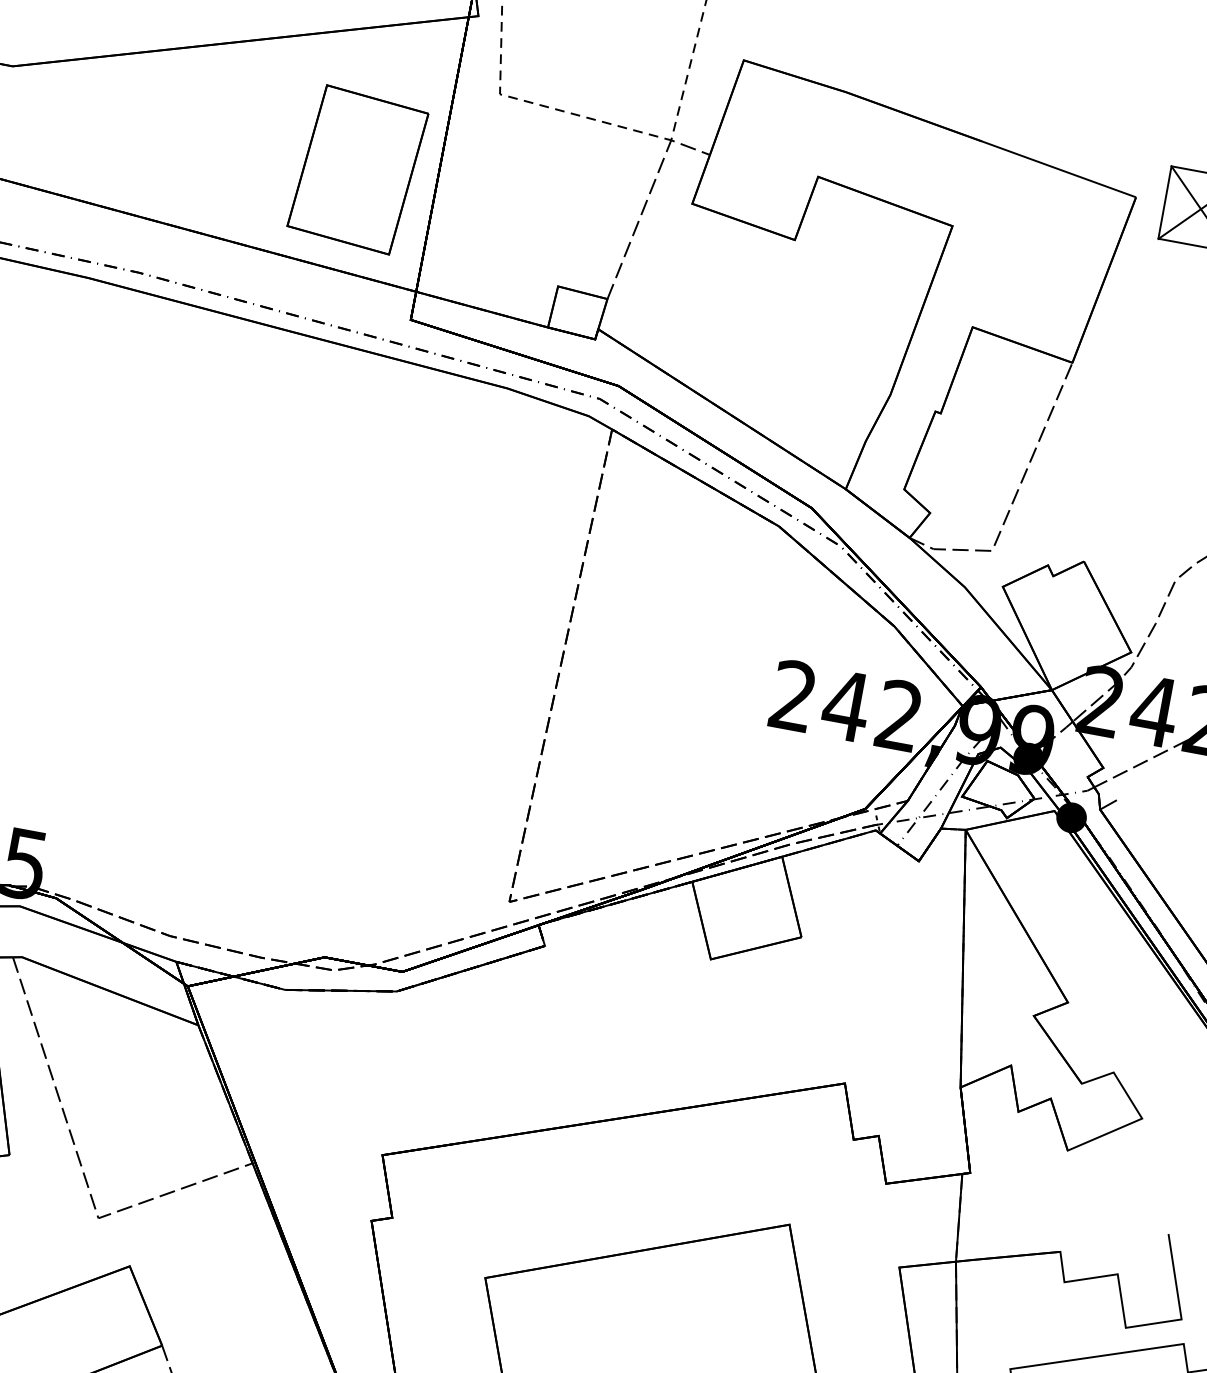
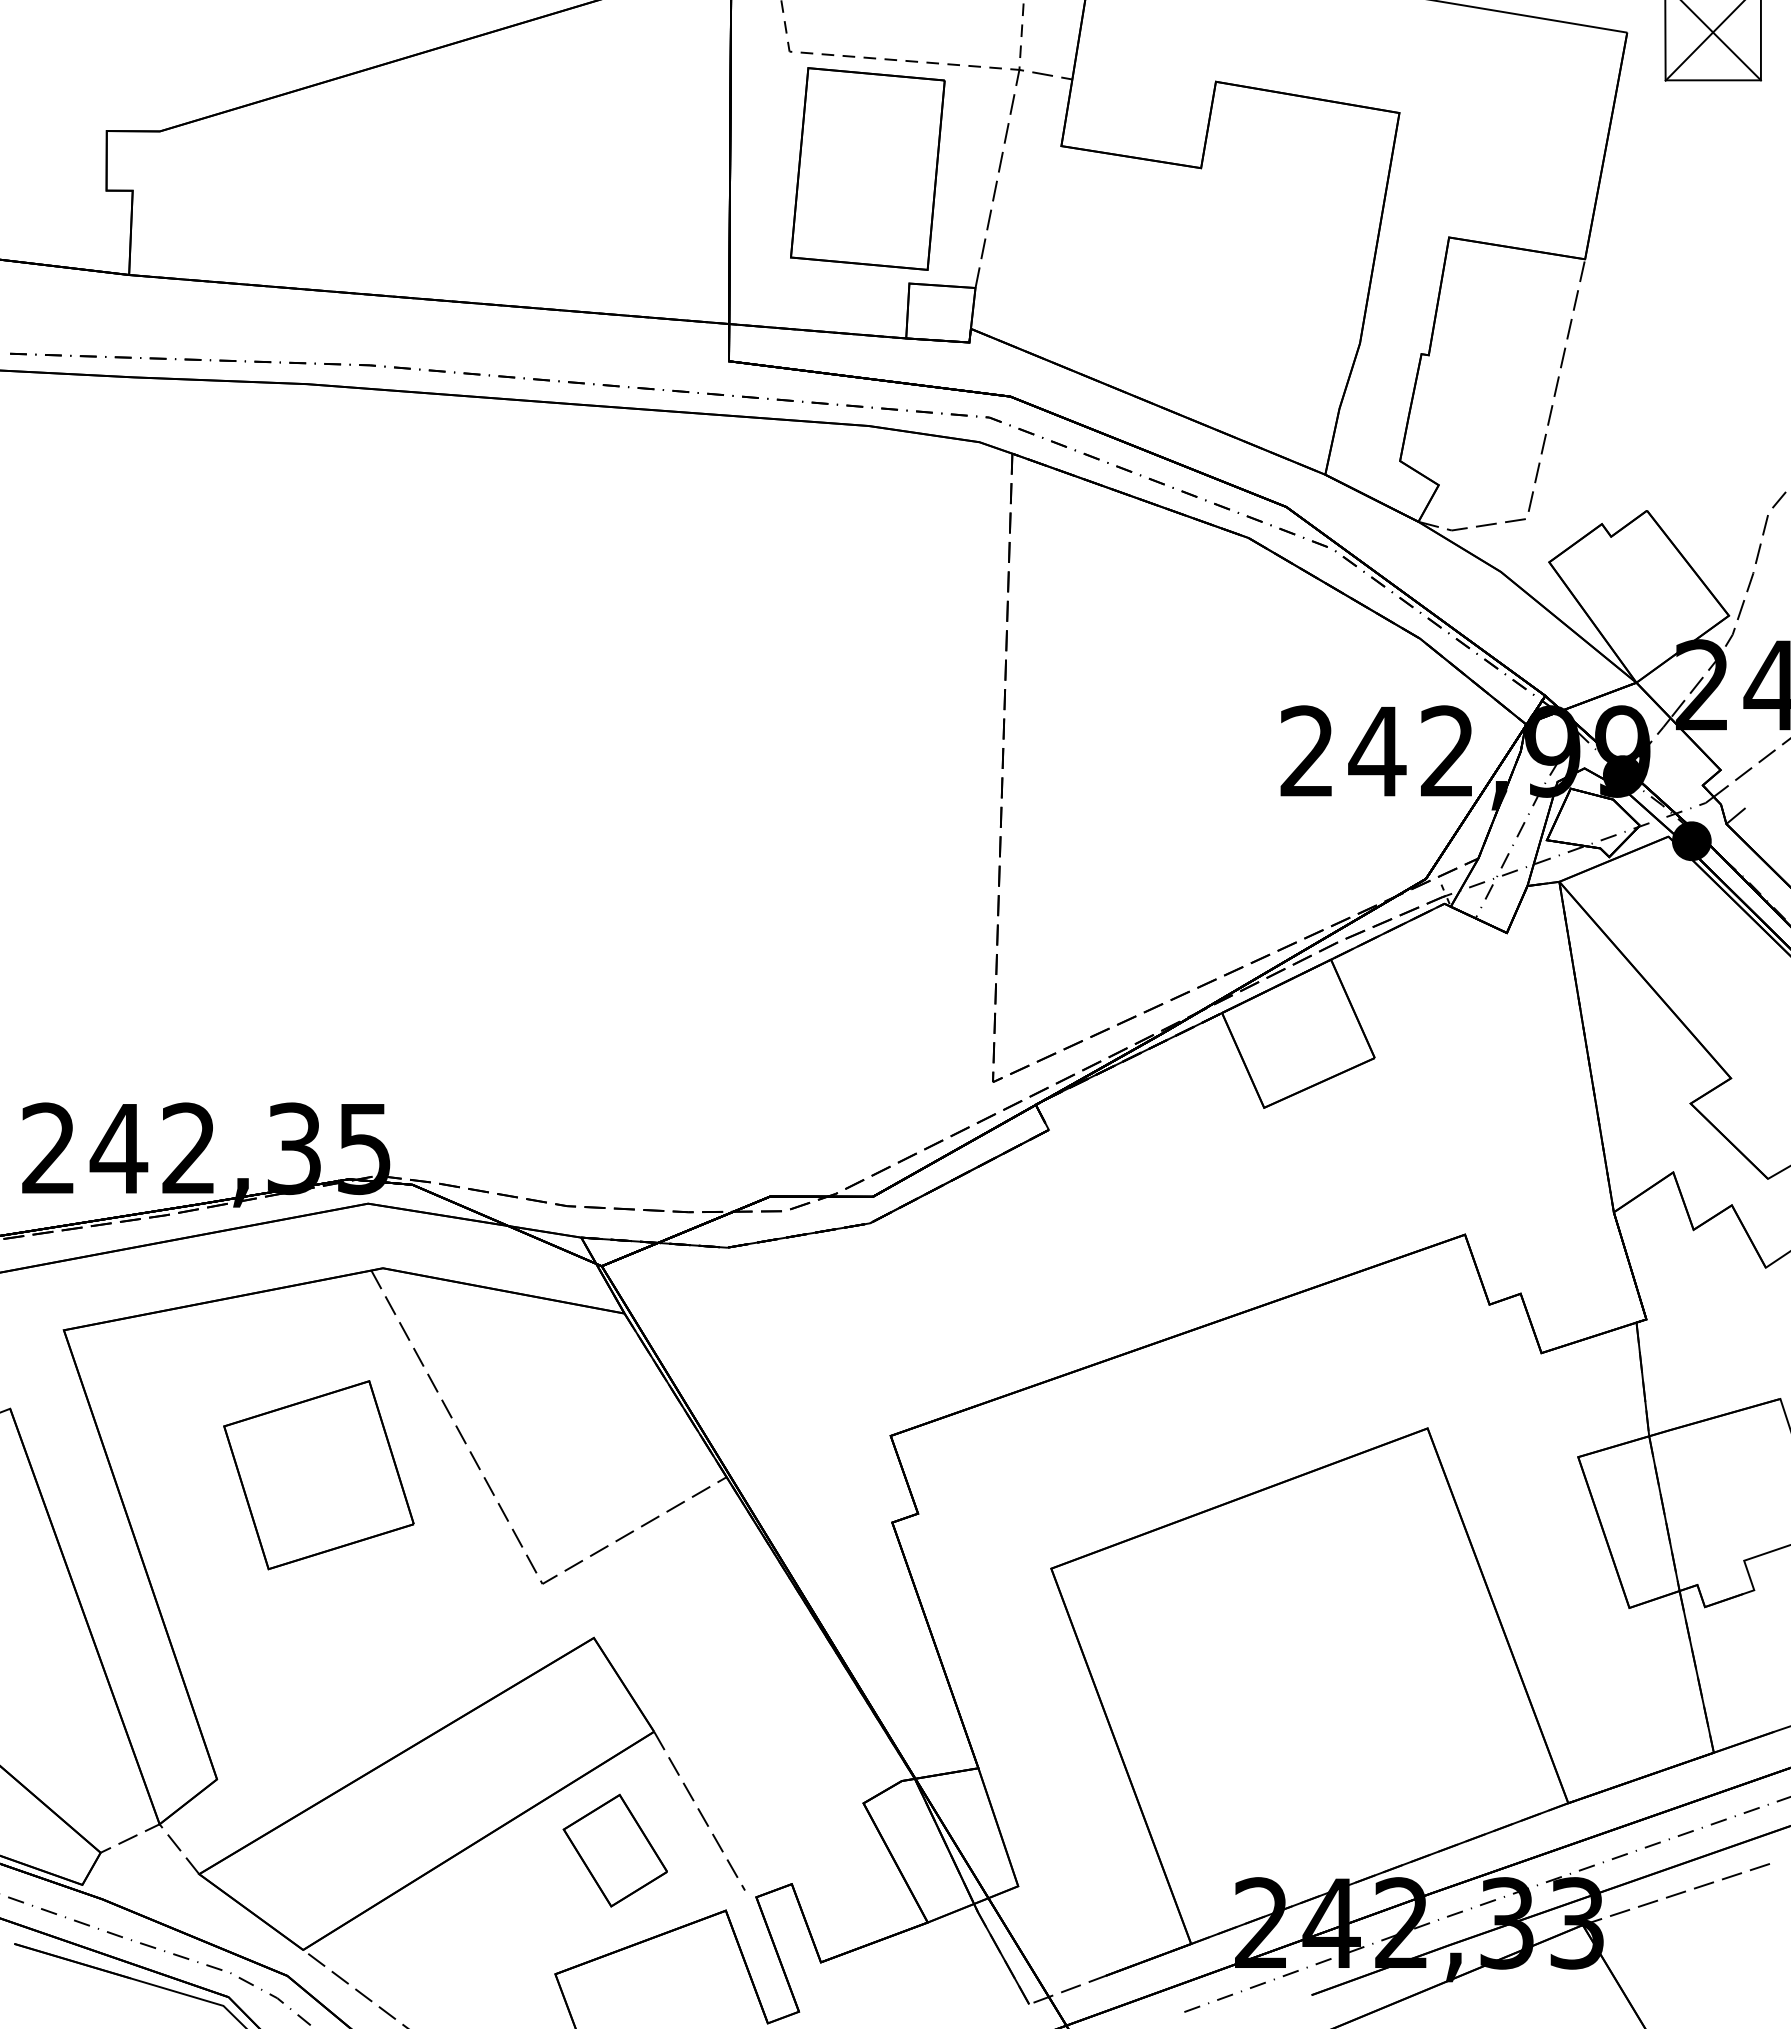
part: (357, 169) -> (867, 168), moved

